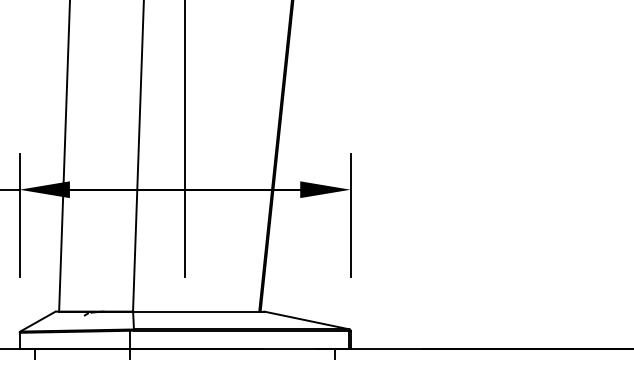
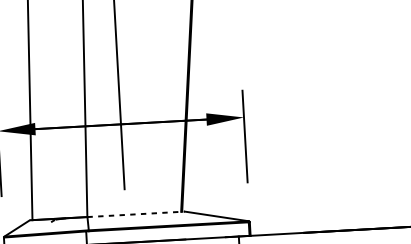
line: (198, 311) -> (136, 214), solid -> dashed

